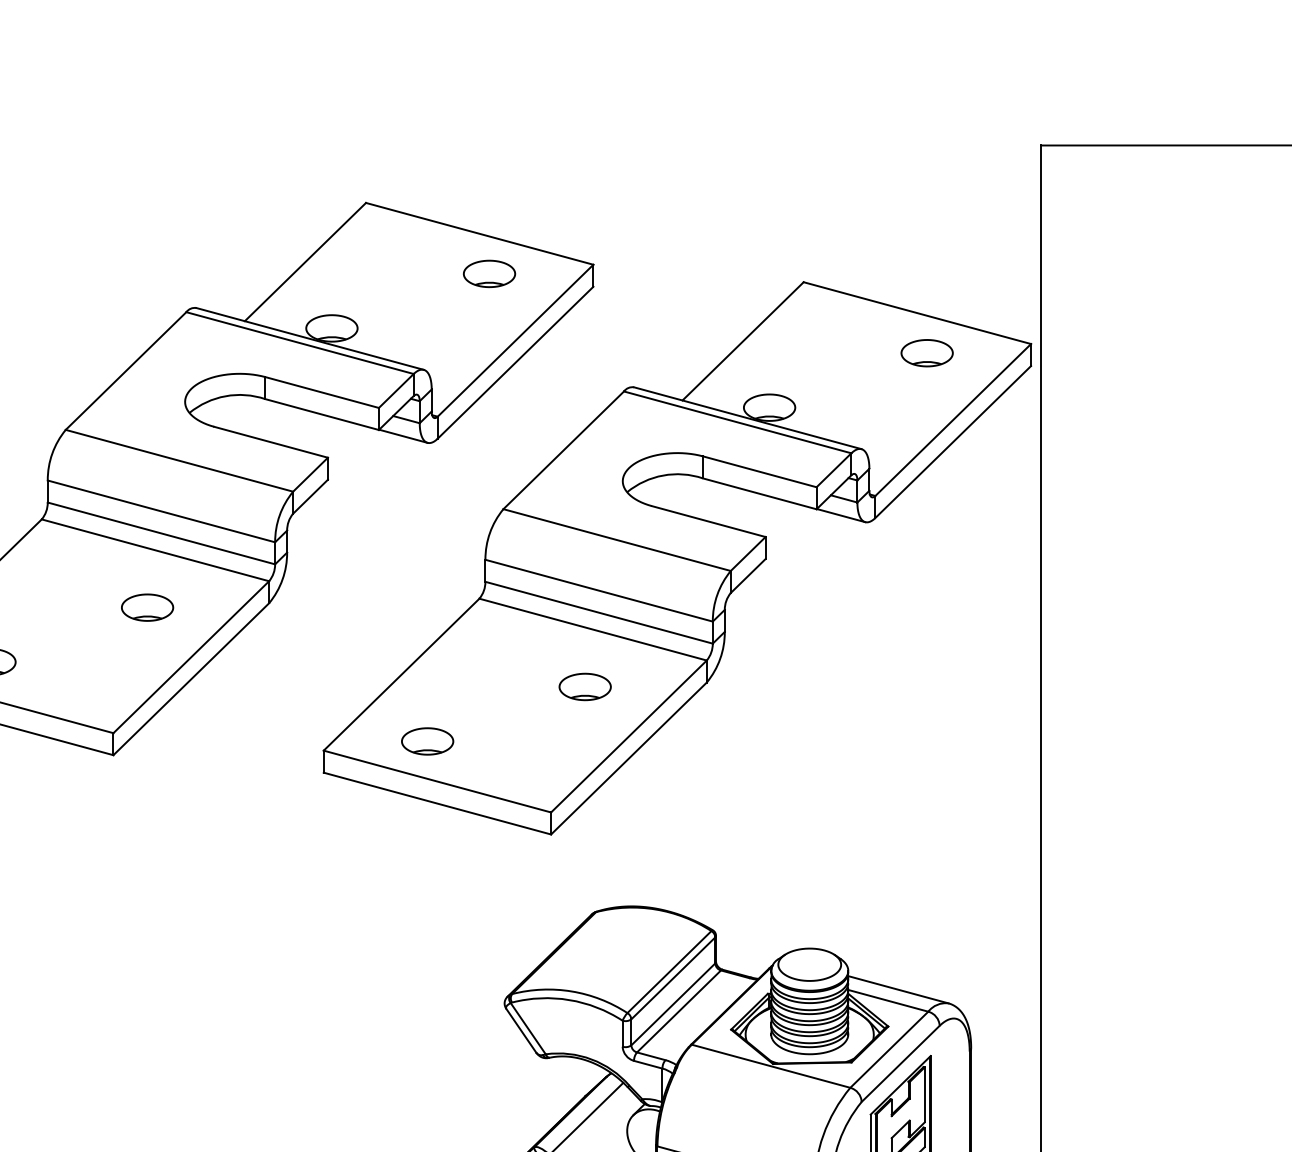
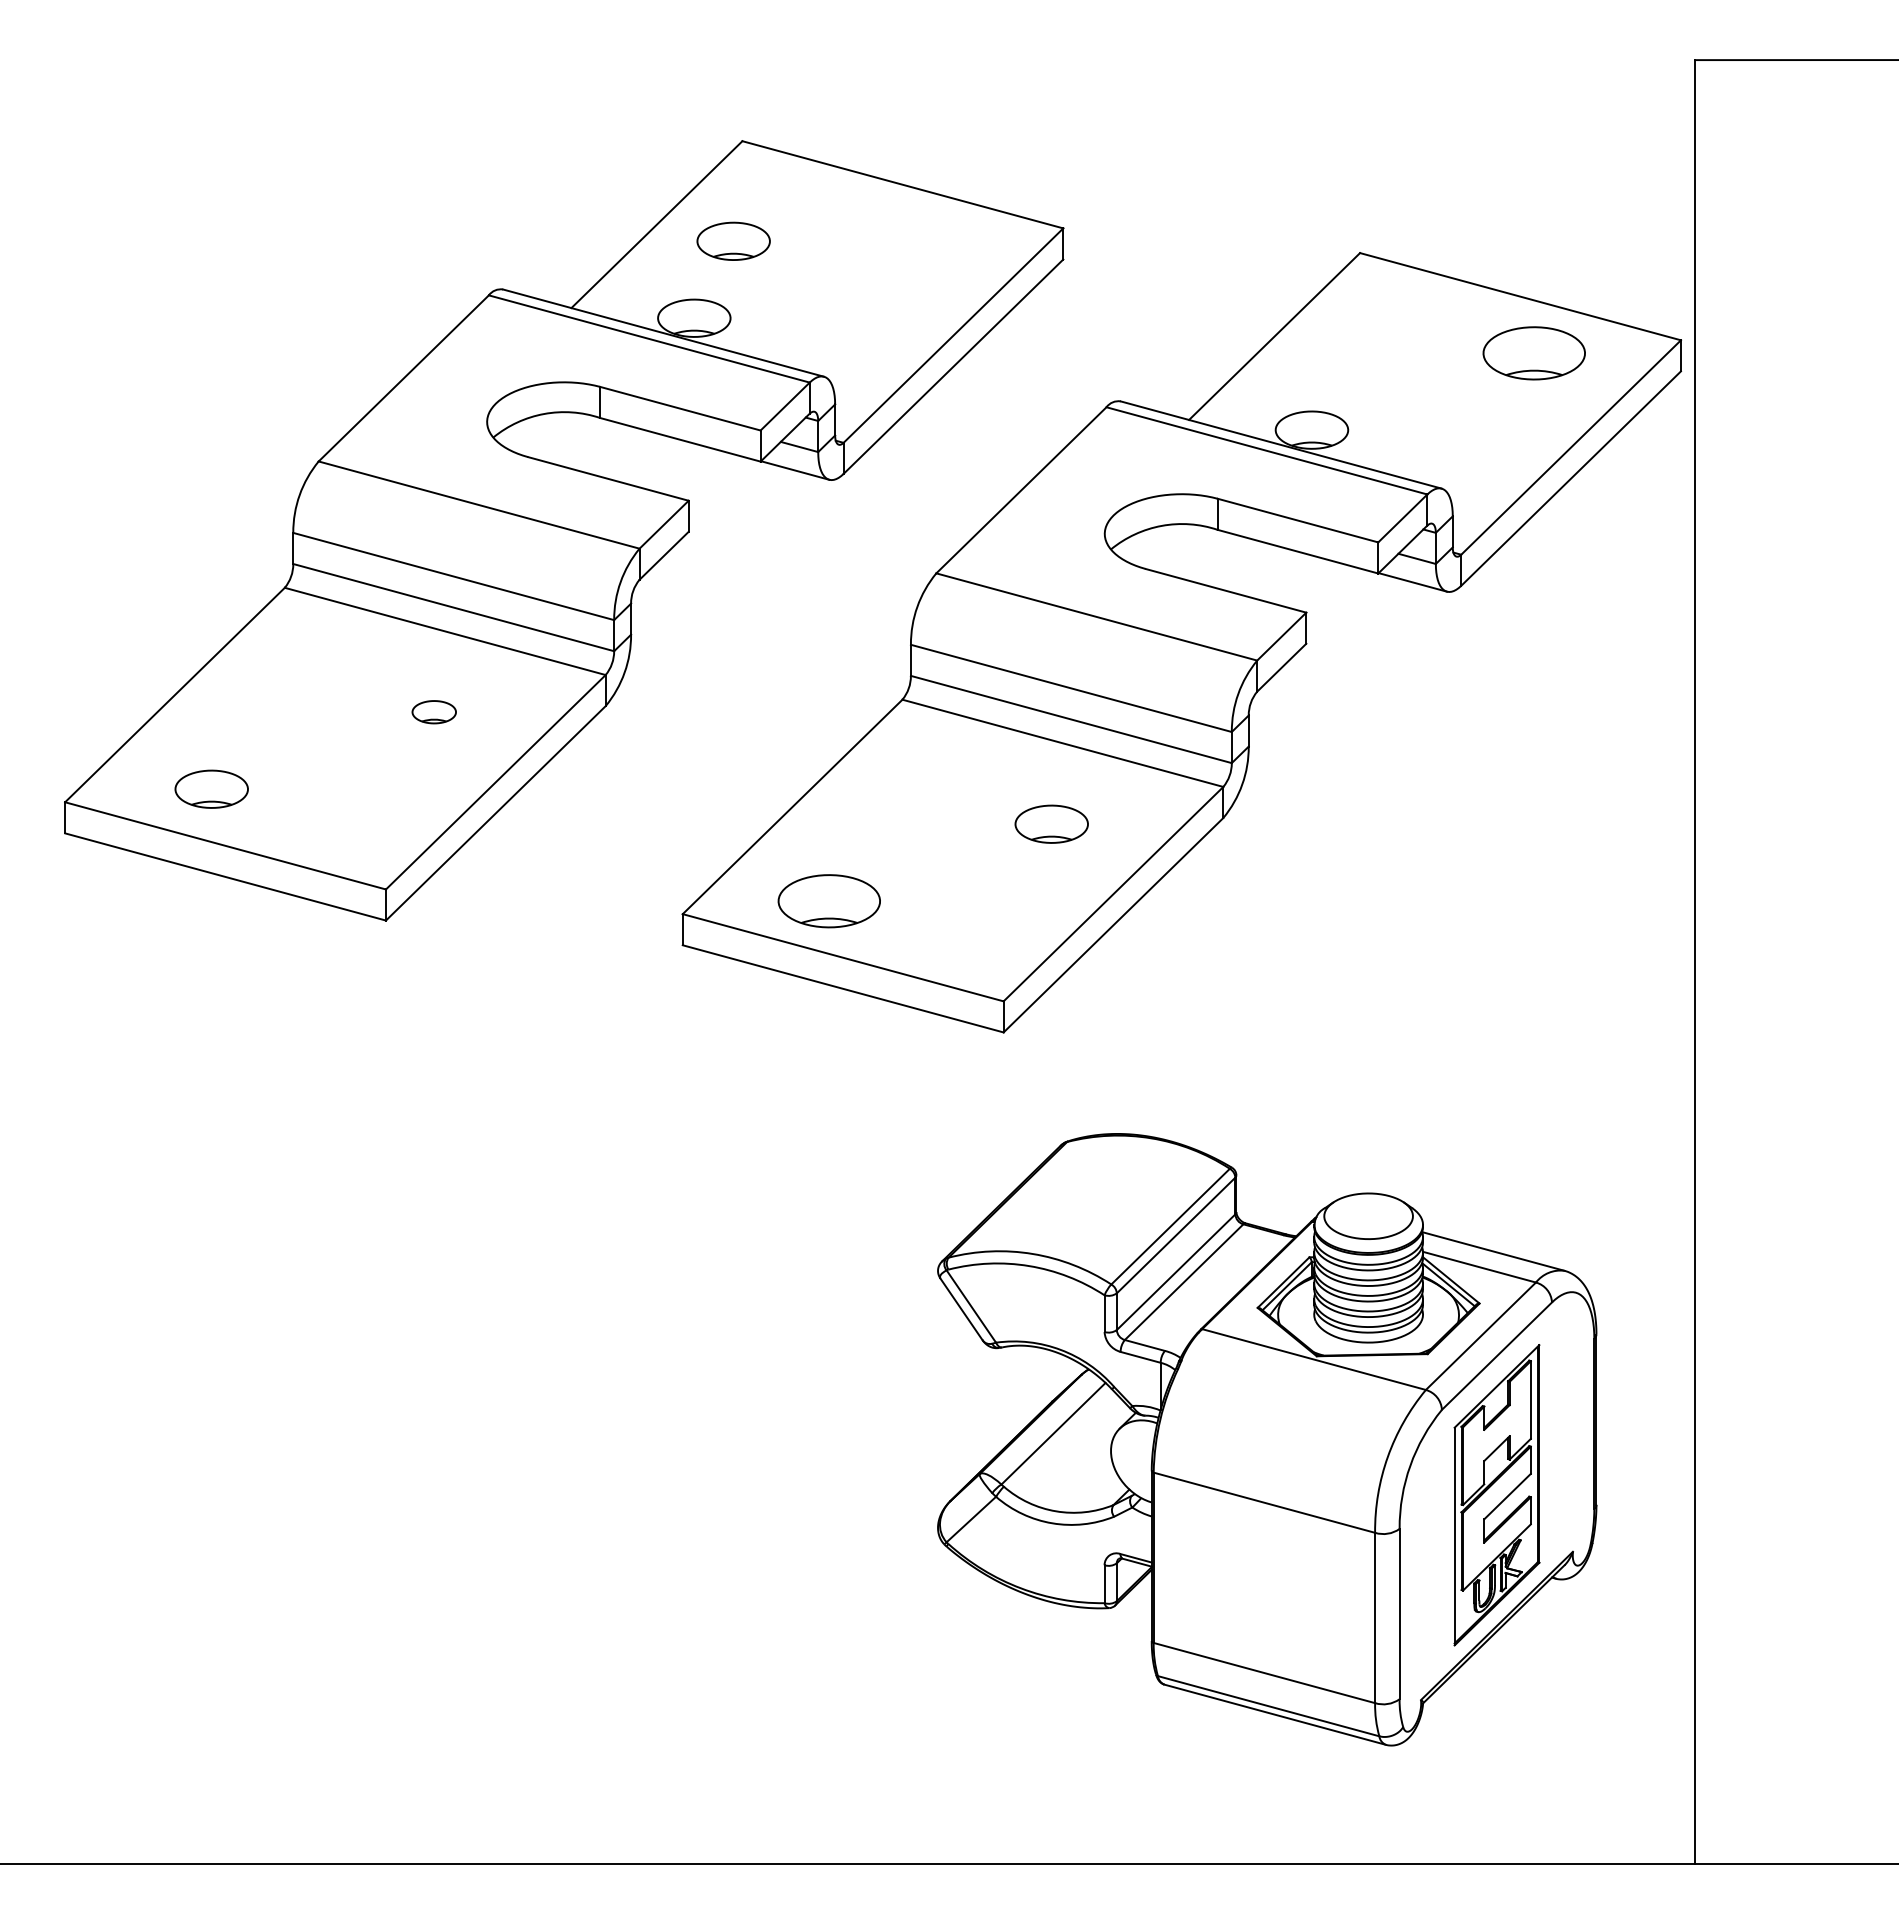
part: (489, 273) -> (733, 240), moved
part: (927, 352) -> (1534, 352), size x1.4
part: (147, 607) -> (434, 711), size x0.6
part: (427, 740) -> (829, 900), size x1.4

